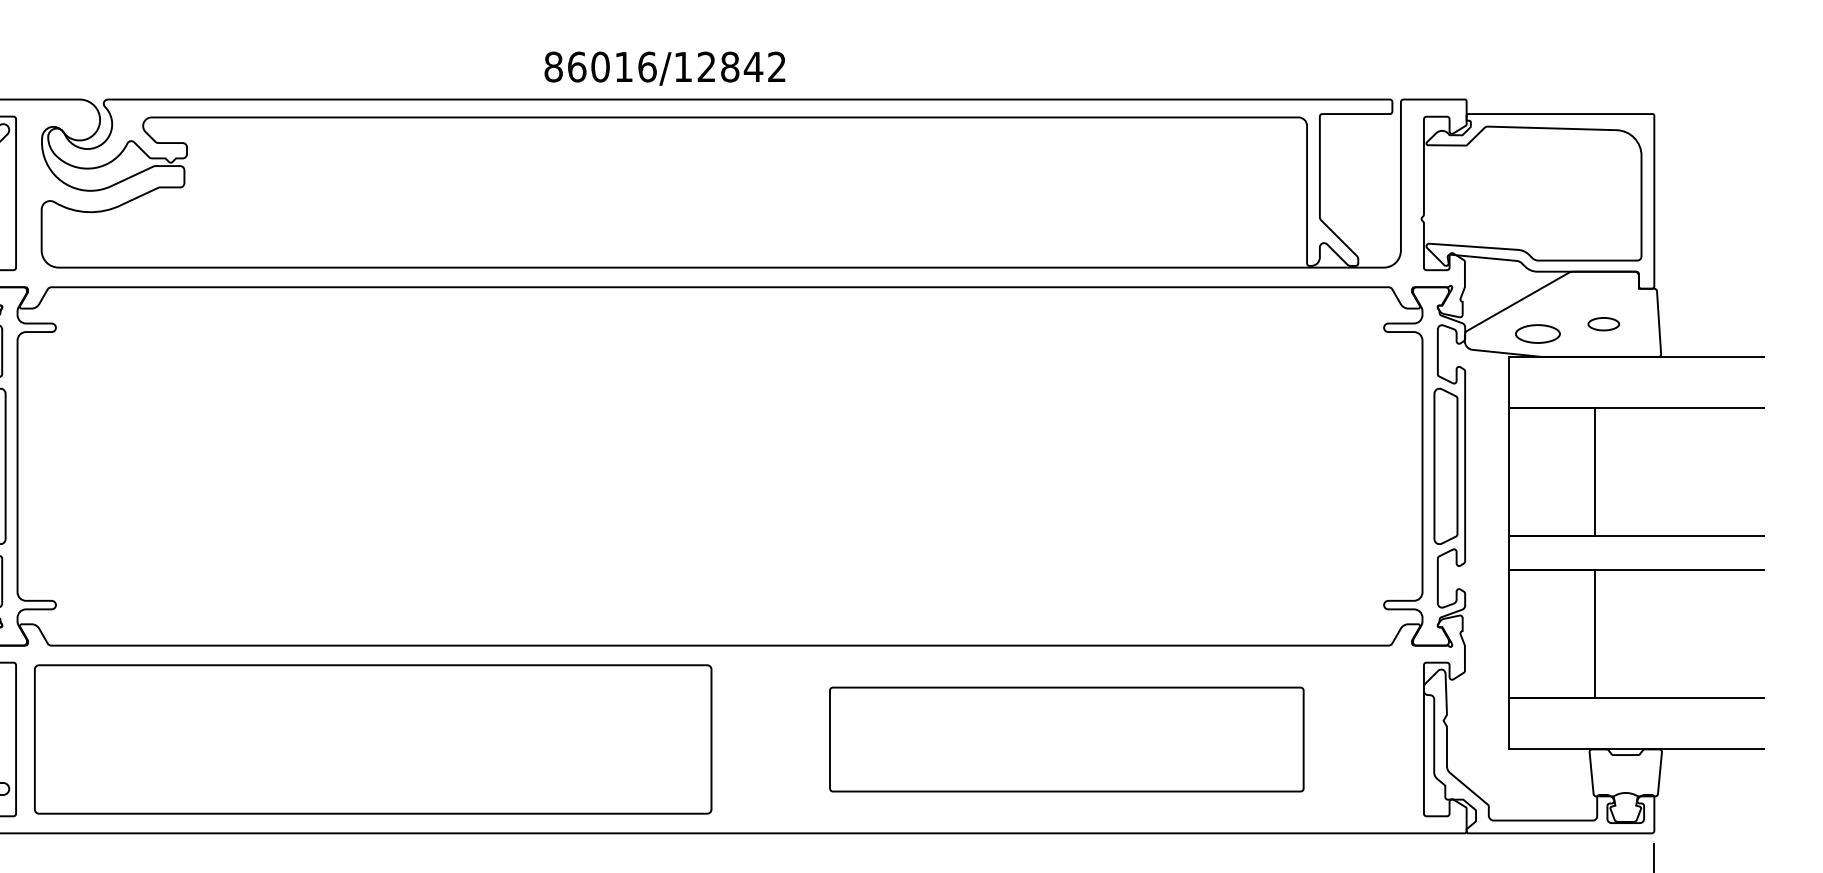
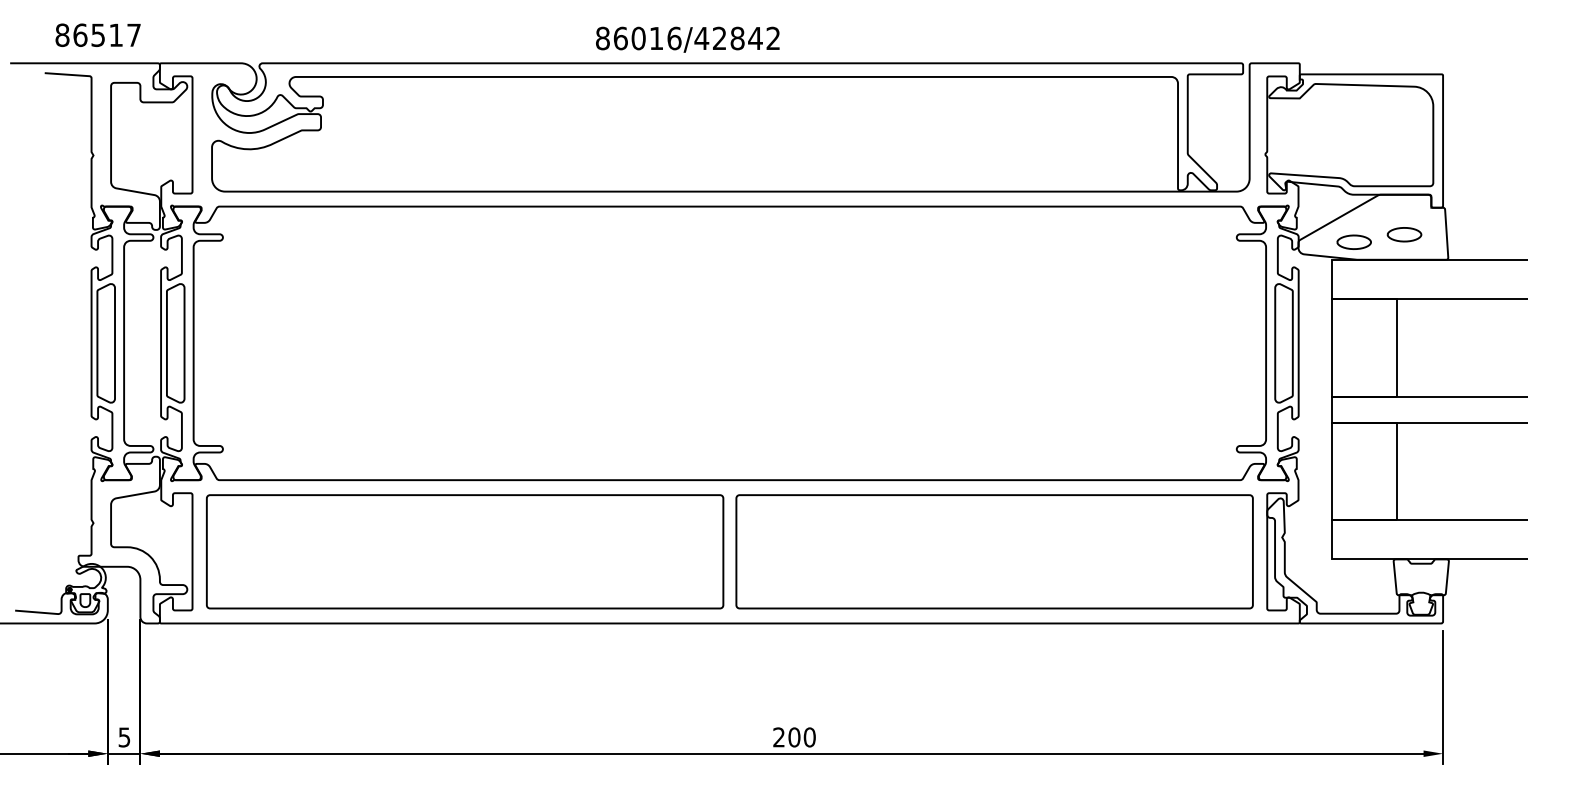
text: (682, 67) -> (701, 38), 86016/12842 -> 86016/42842
part: (1603, 323) -> (1404, 234), size x1.43
part: (1066, 739) -> (994, 551), size x1.43

